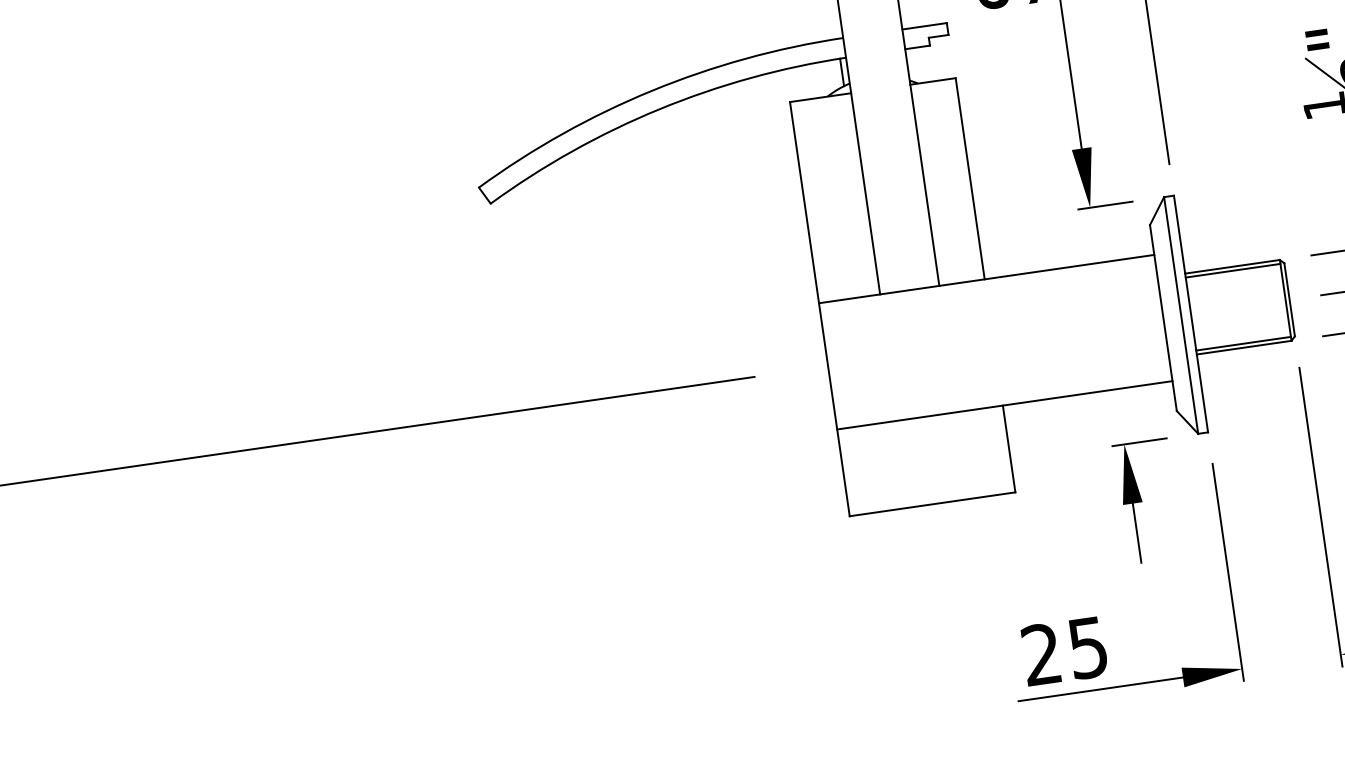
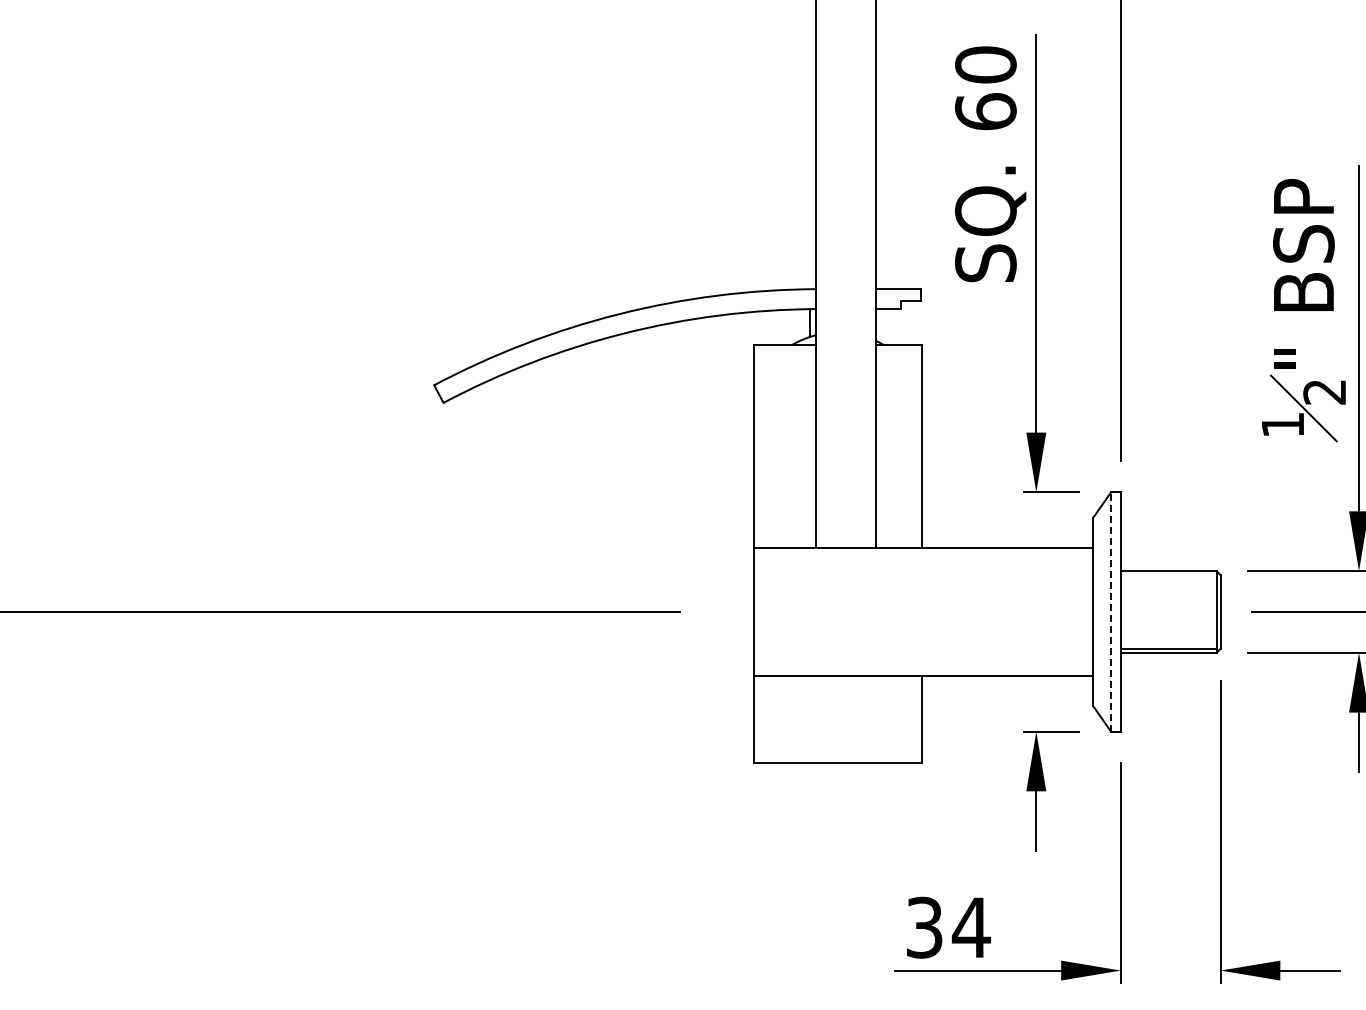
line: (1232, 271) -> (1168, 575), removed
line: (1180, 315) -> (1110, 611), solid -> dashed
text: (1065, 650) -> (948, 927), 25 -> 34

